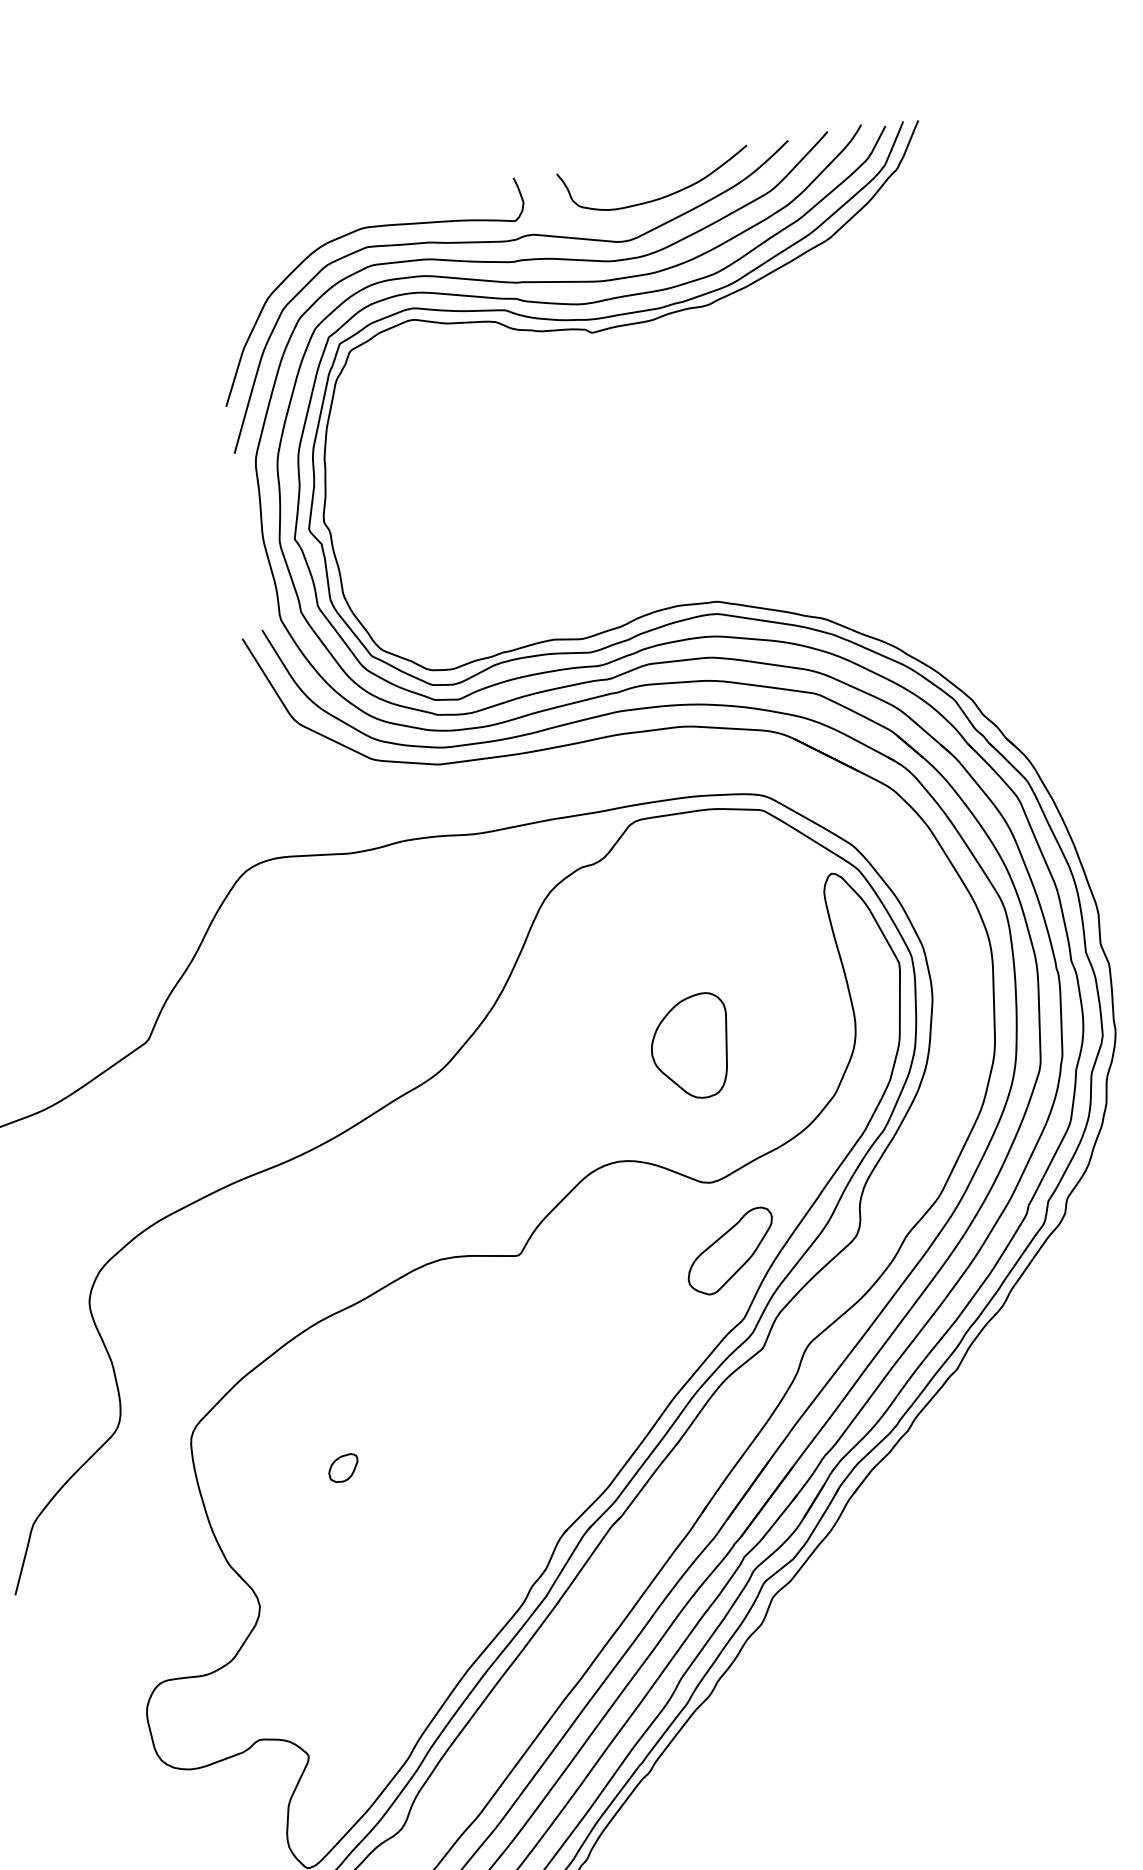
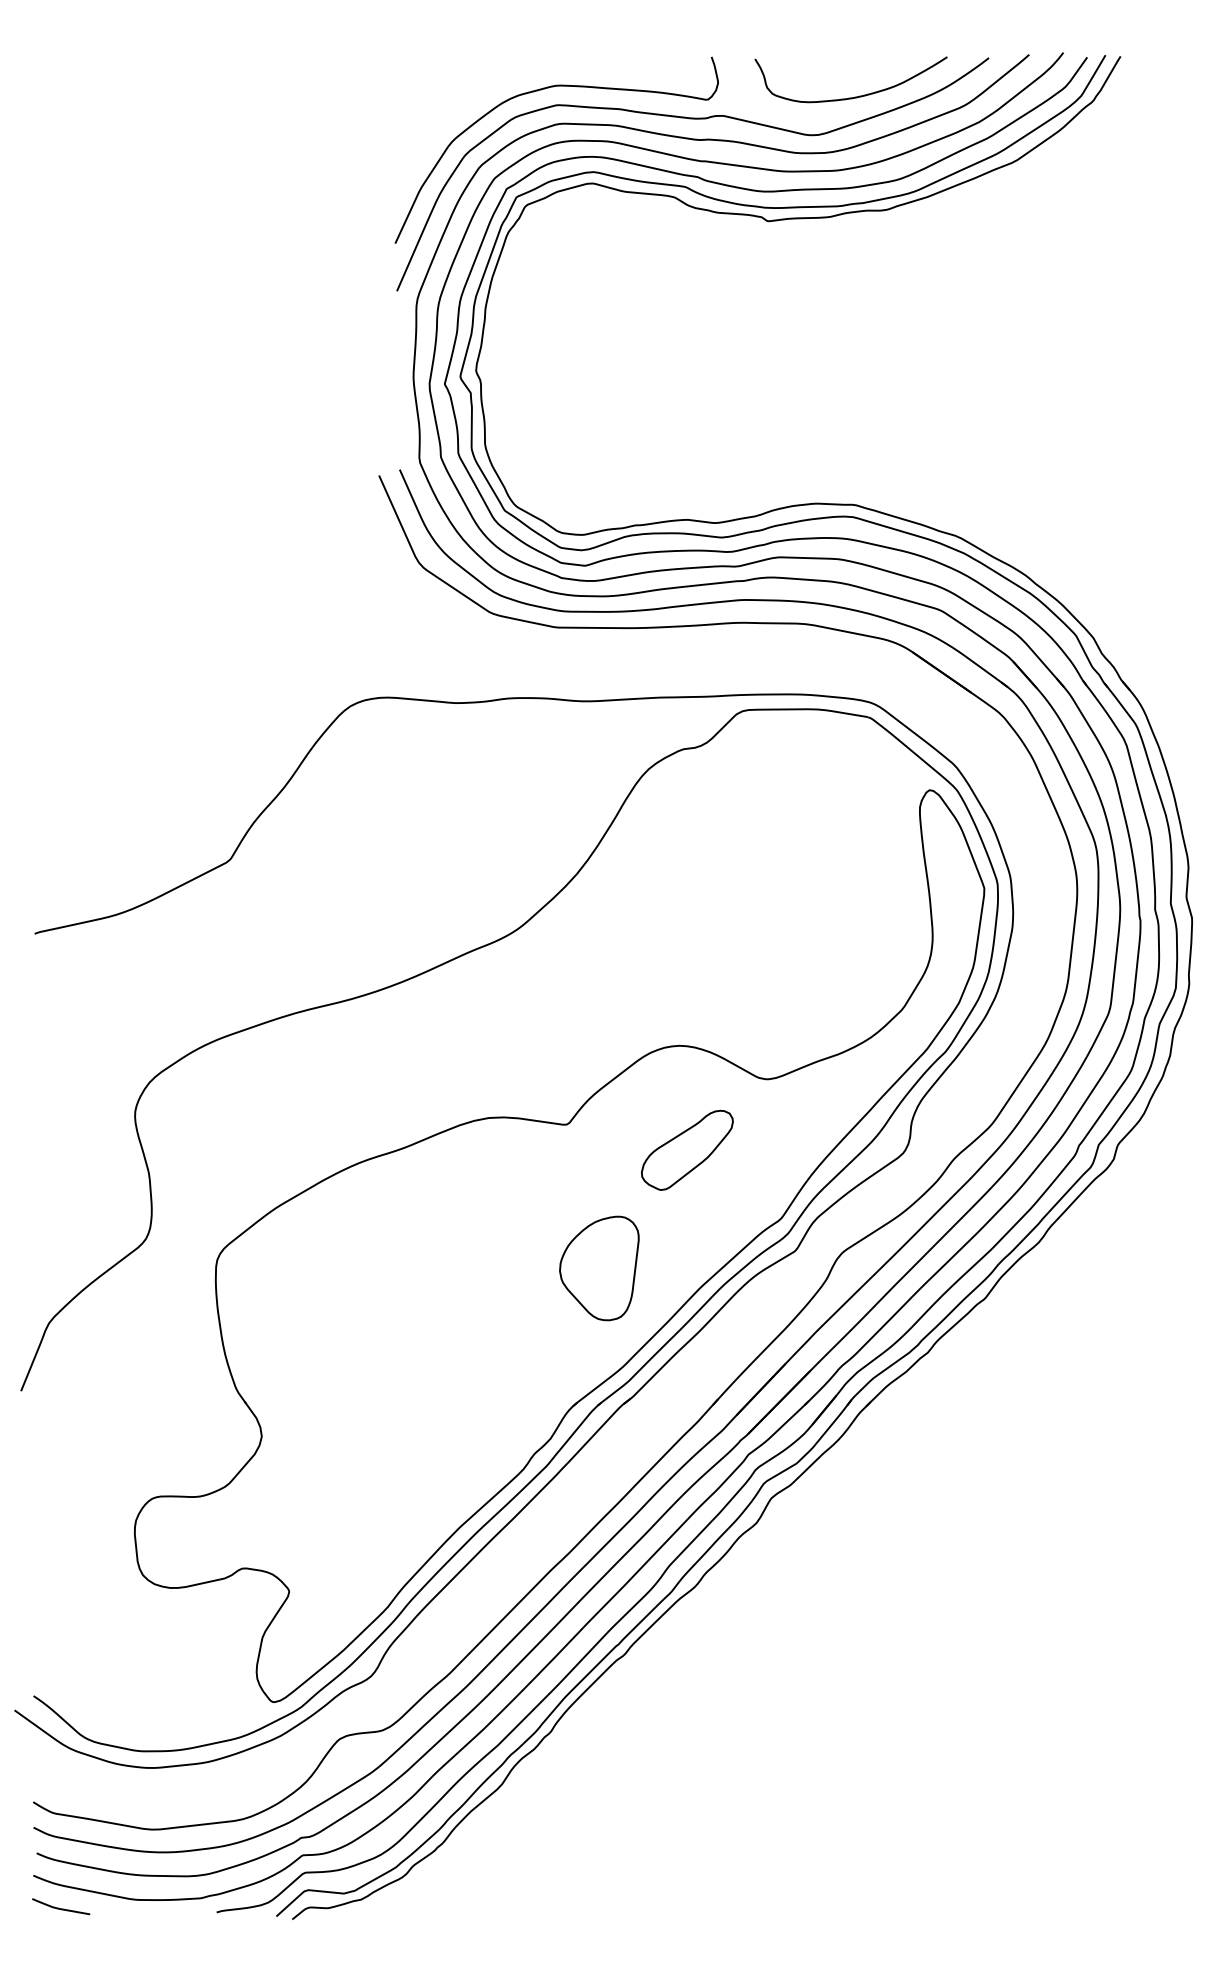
part: (691, 1047) -> (599, 1268), moved
part: (729, 1250) -> (686, 1149), moved
part: (343, 1468) -> (363, 1311), removed

